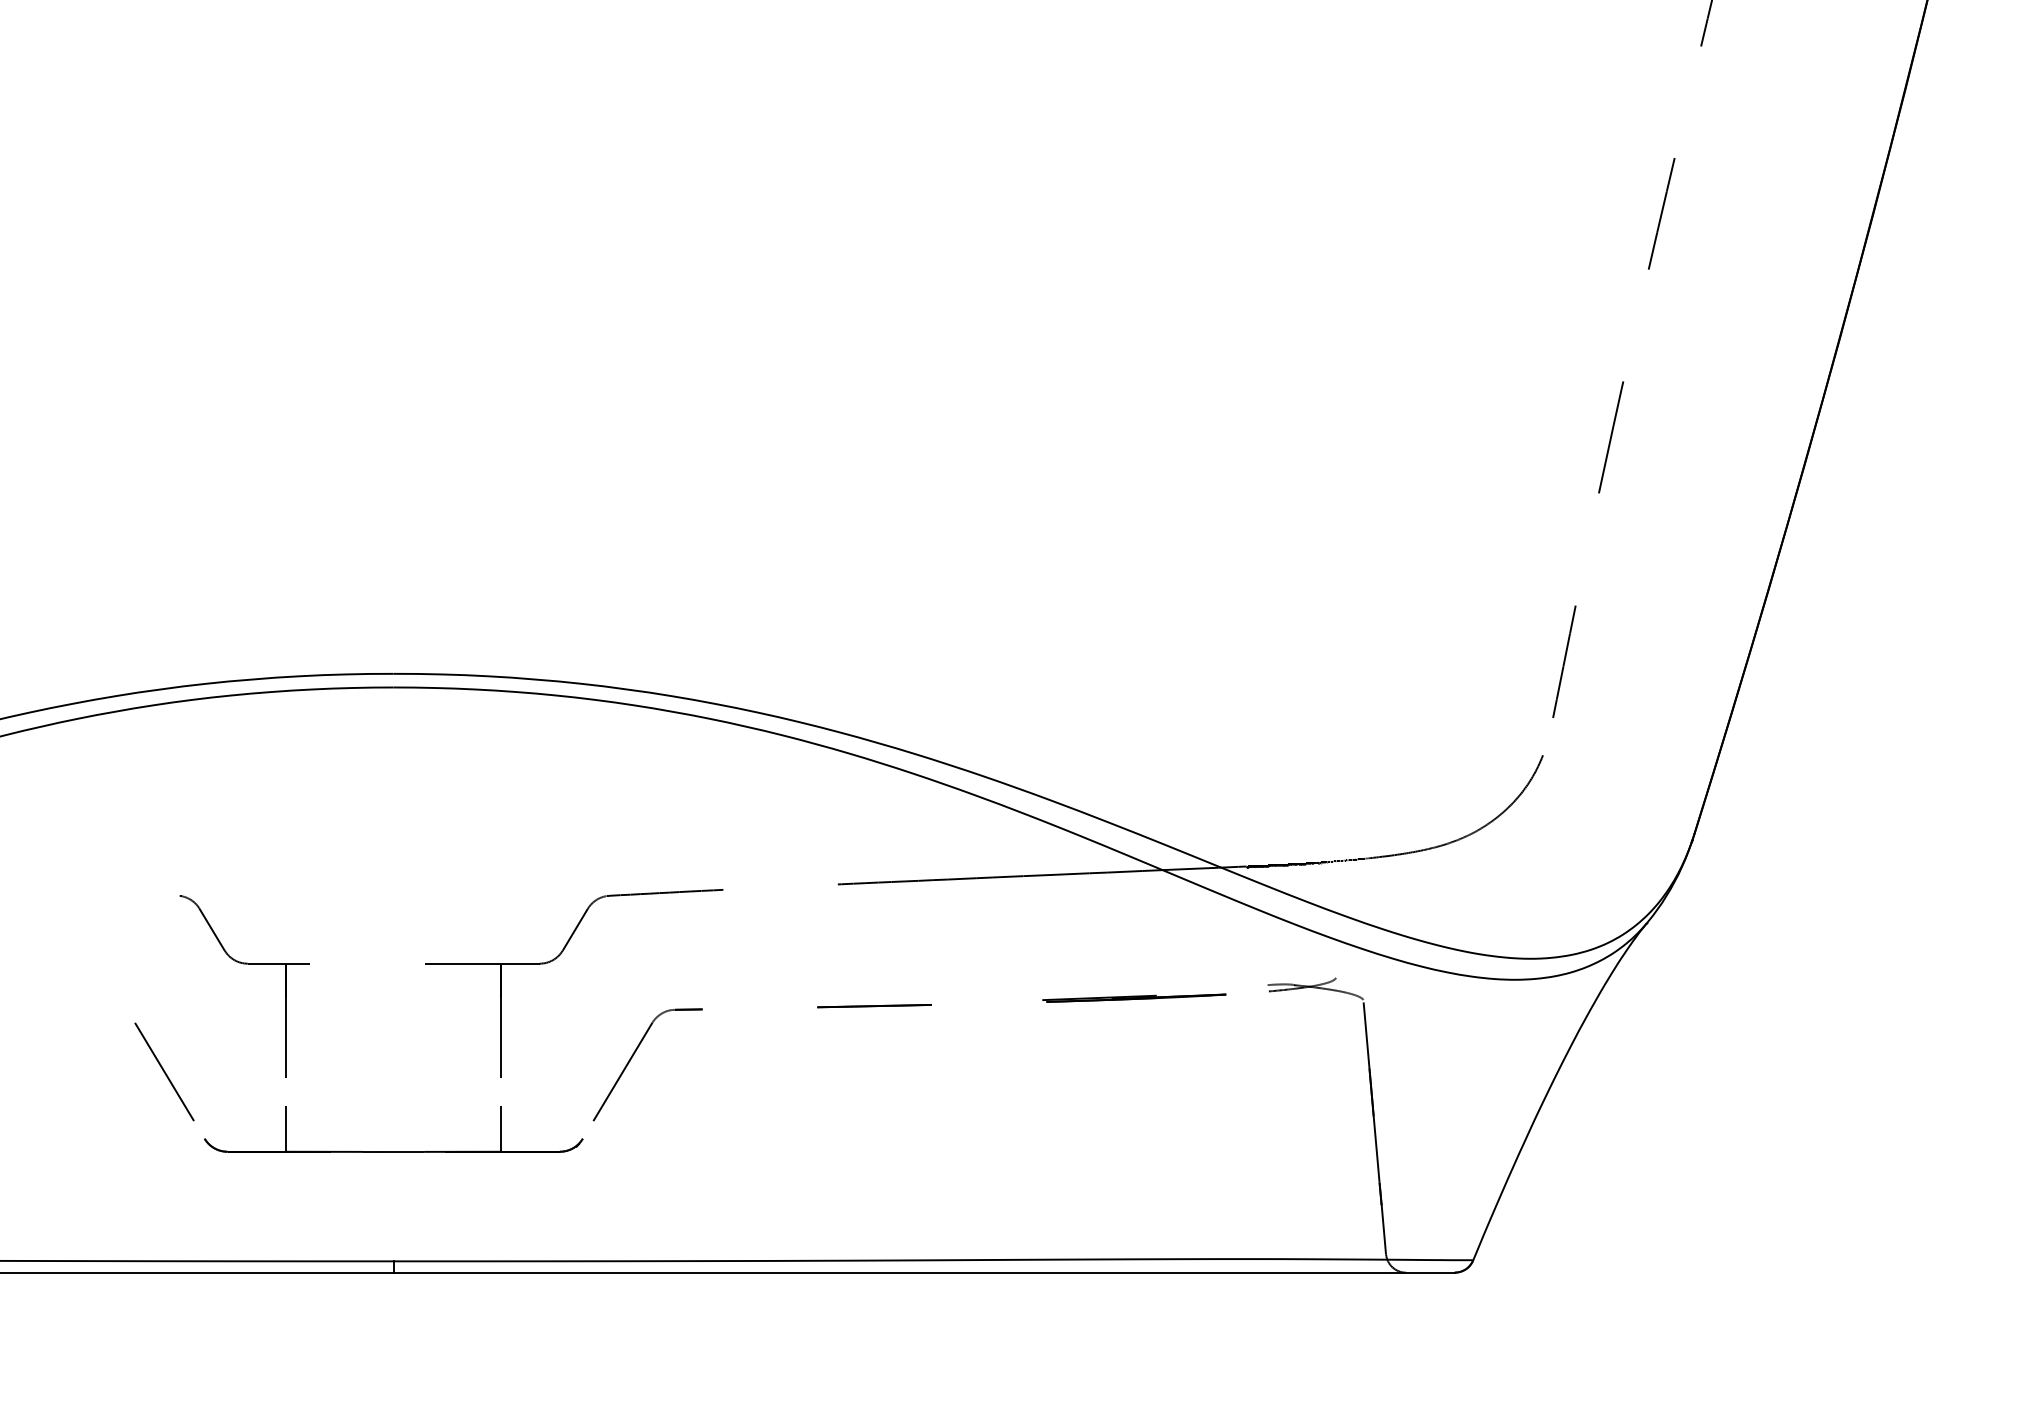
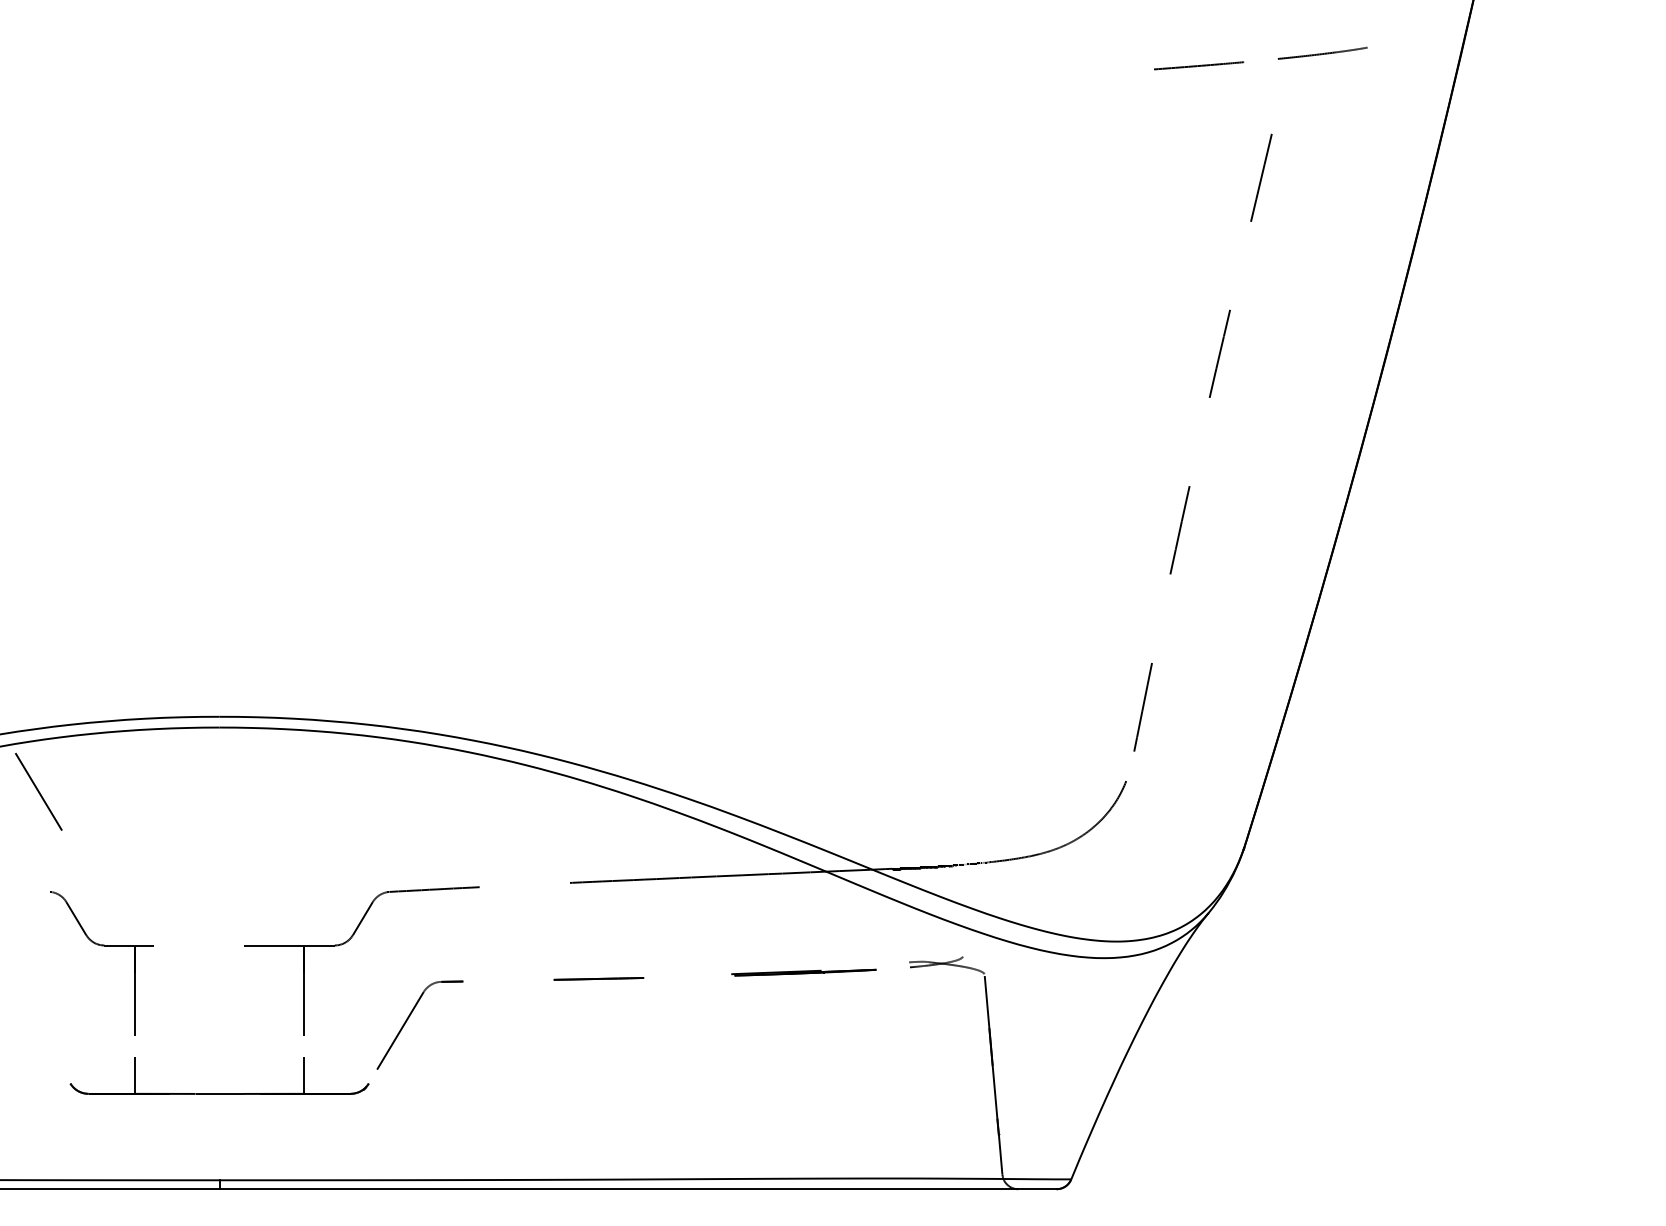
line: (164, 1071) -> (38, 791), moved

